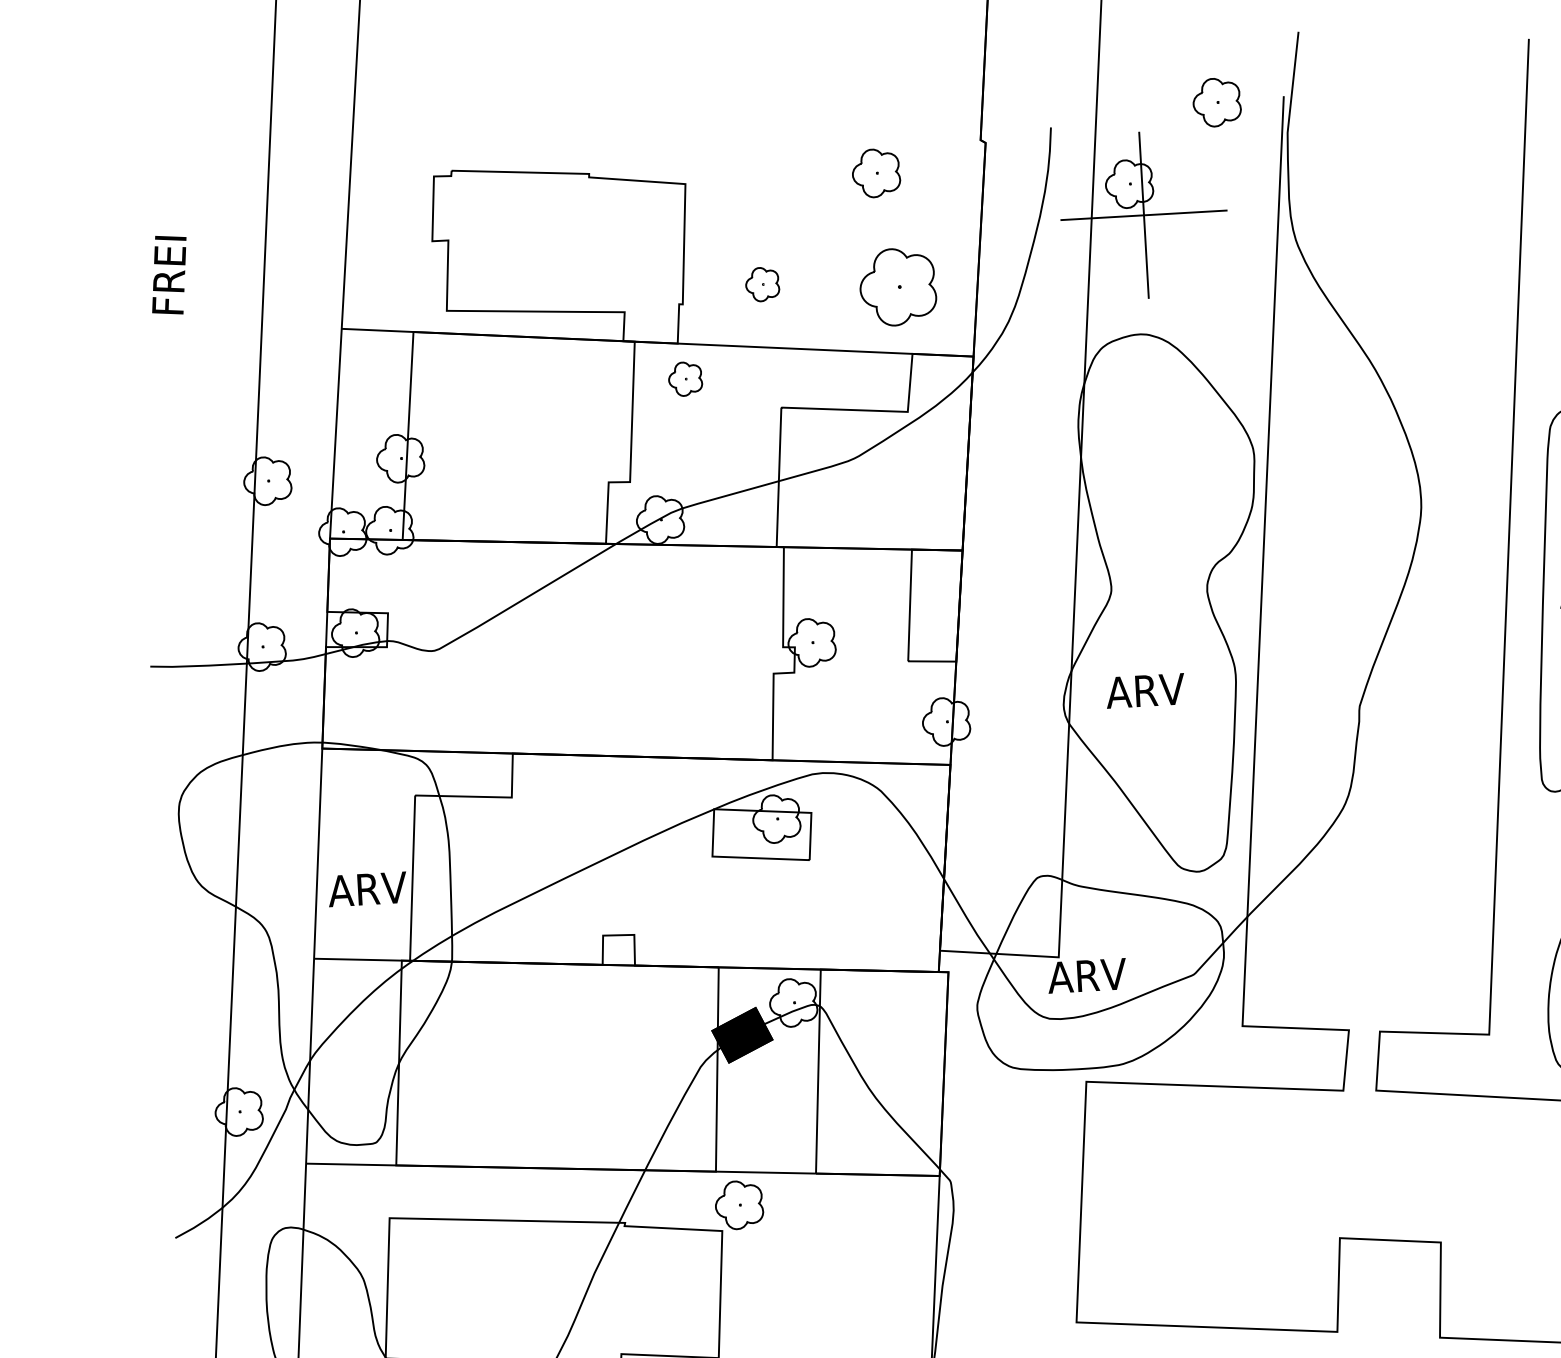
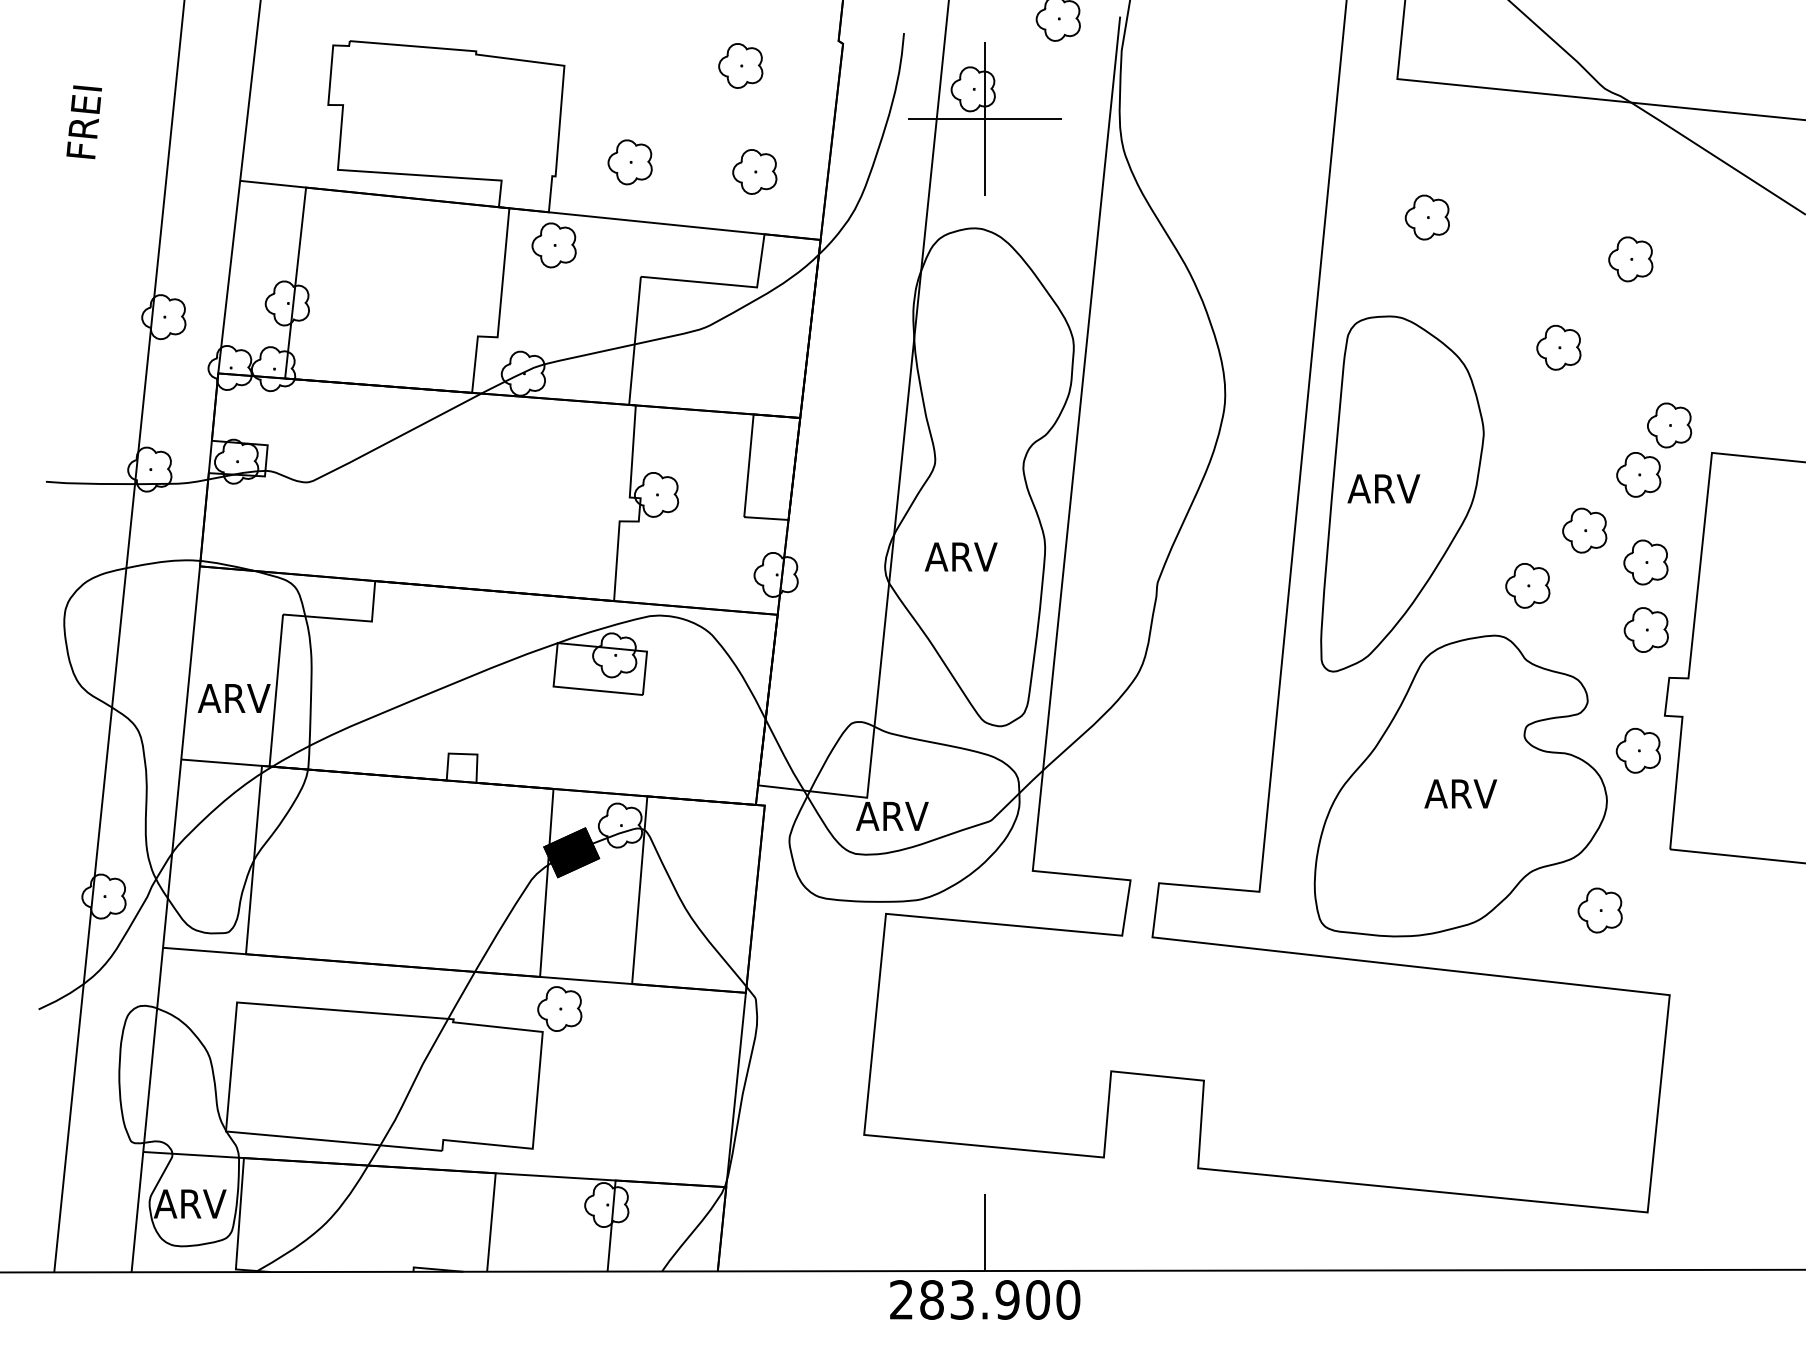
part: (761, 284) -> (629, 162), size x1.43
part: (897, 286) -> (754, 171), size x0.62
part: (684, 379) -> (553, 245), size x1.43

